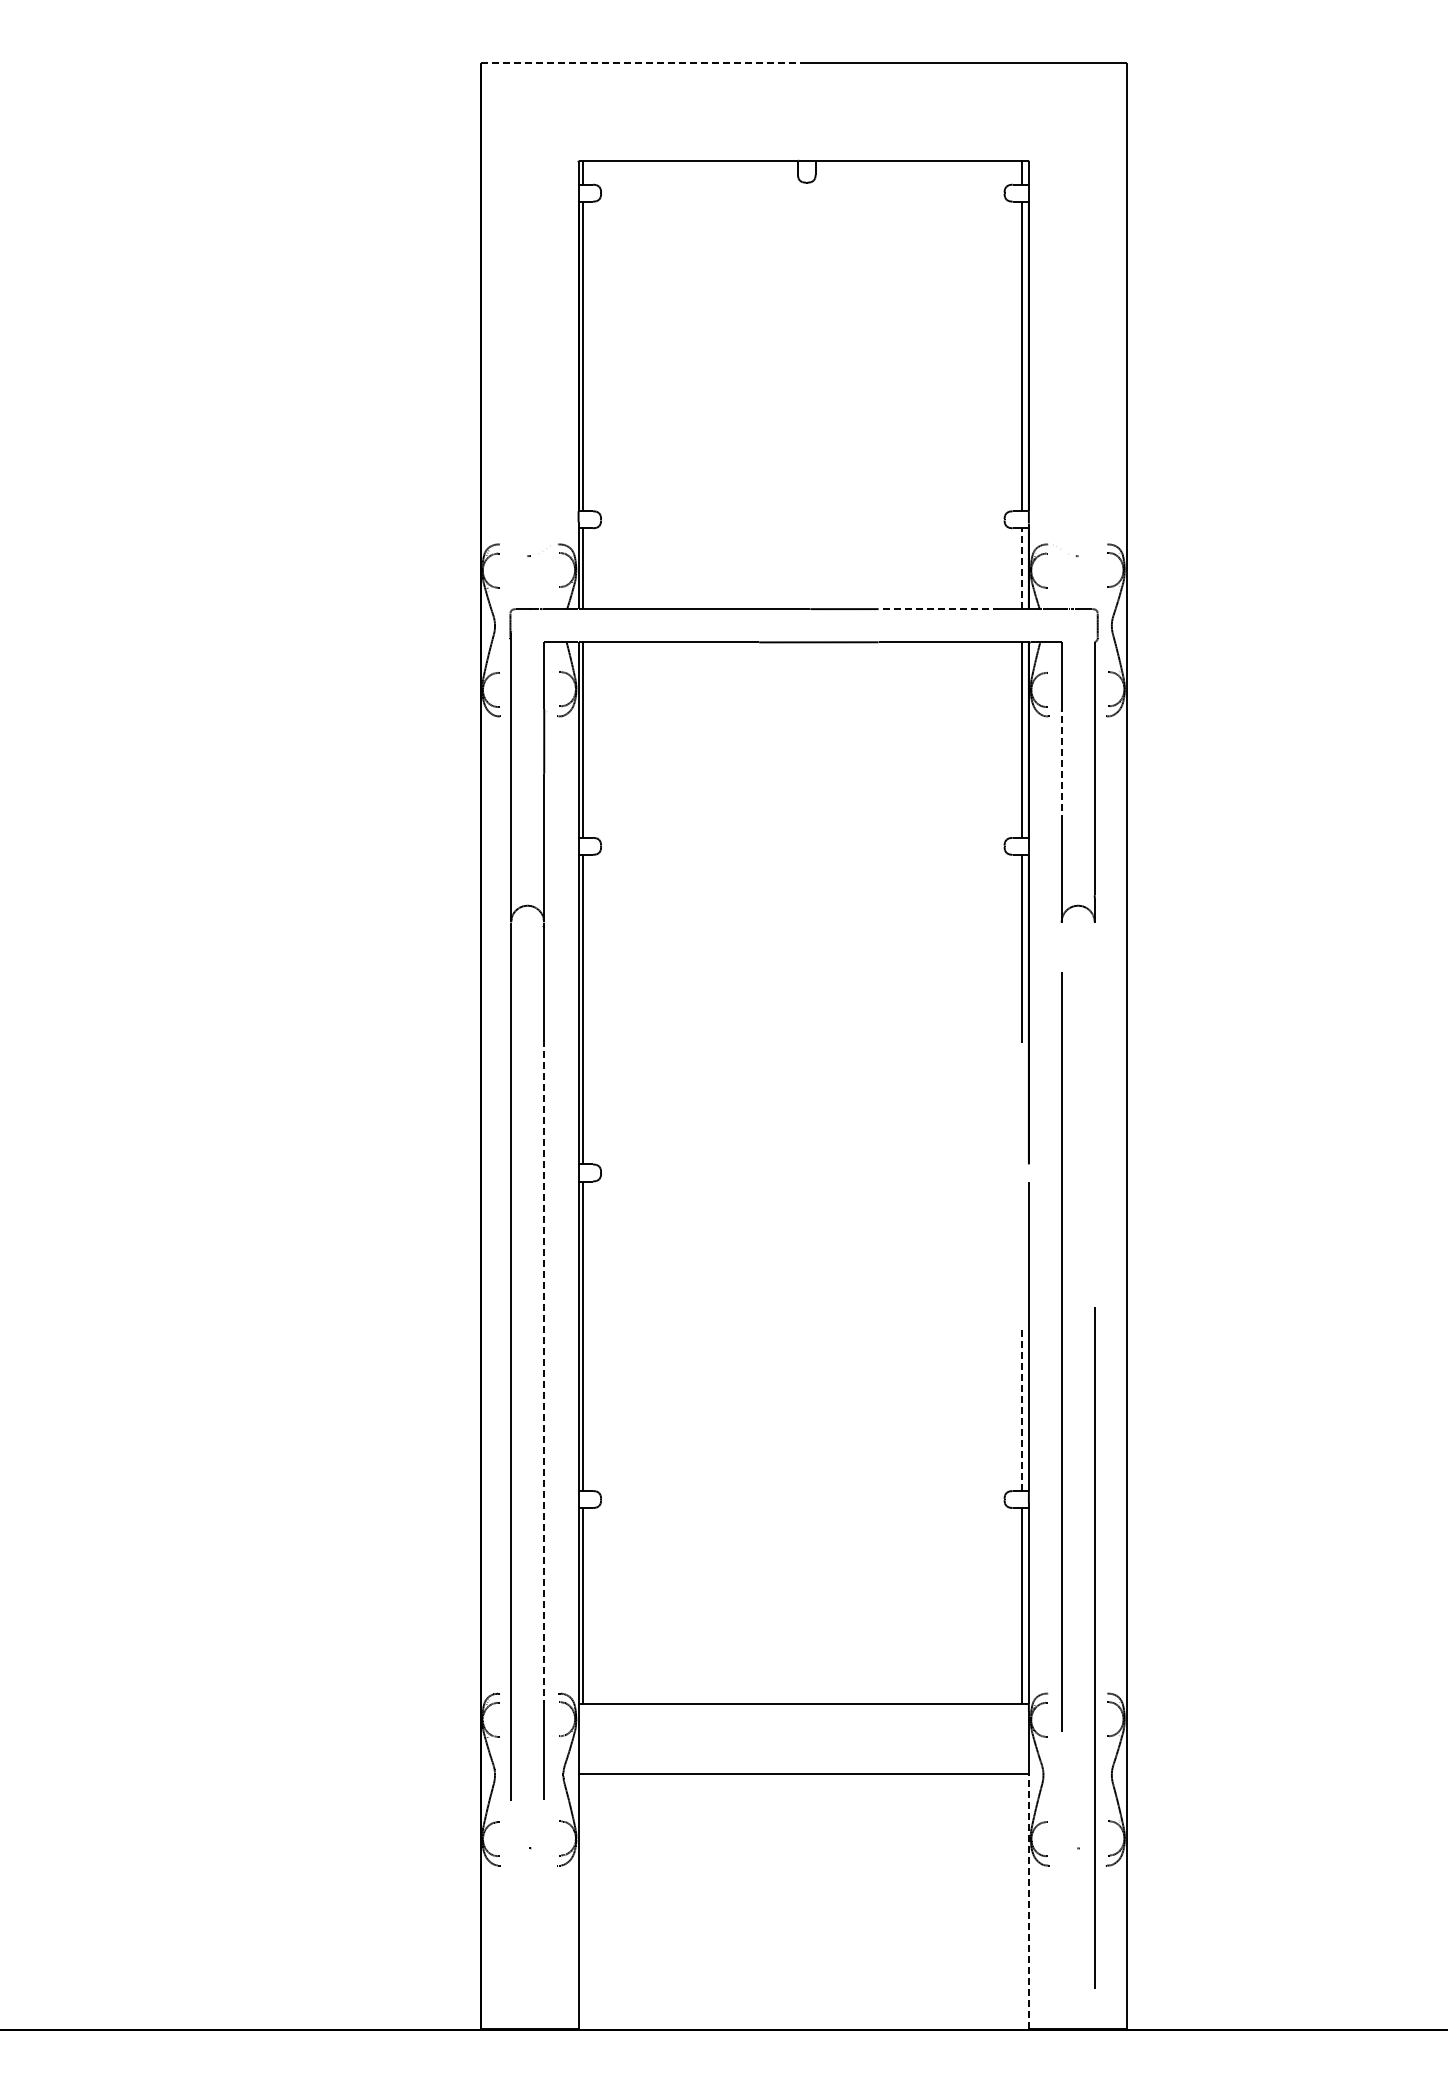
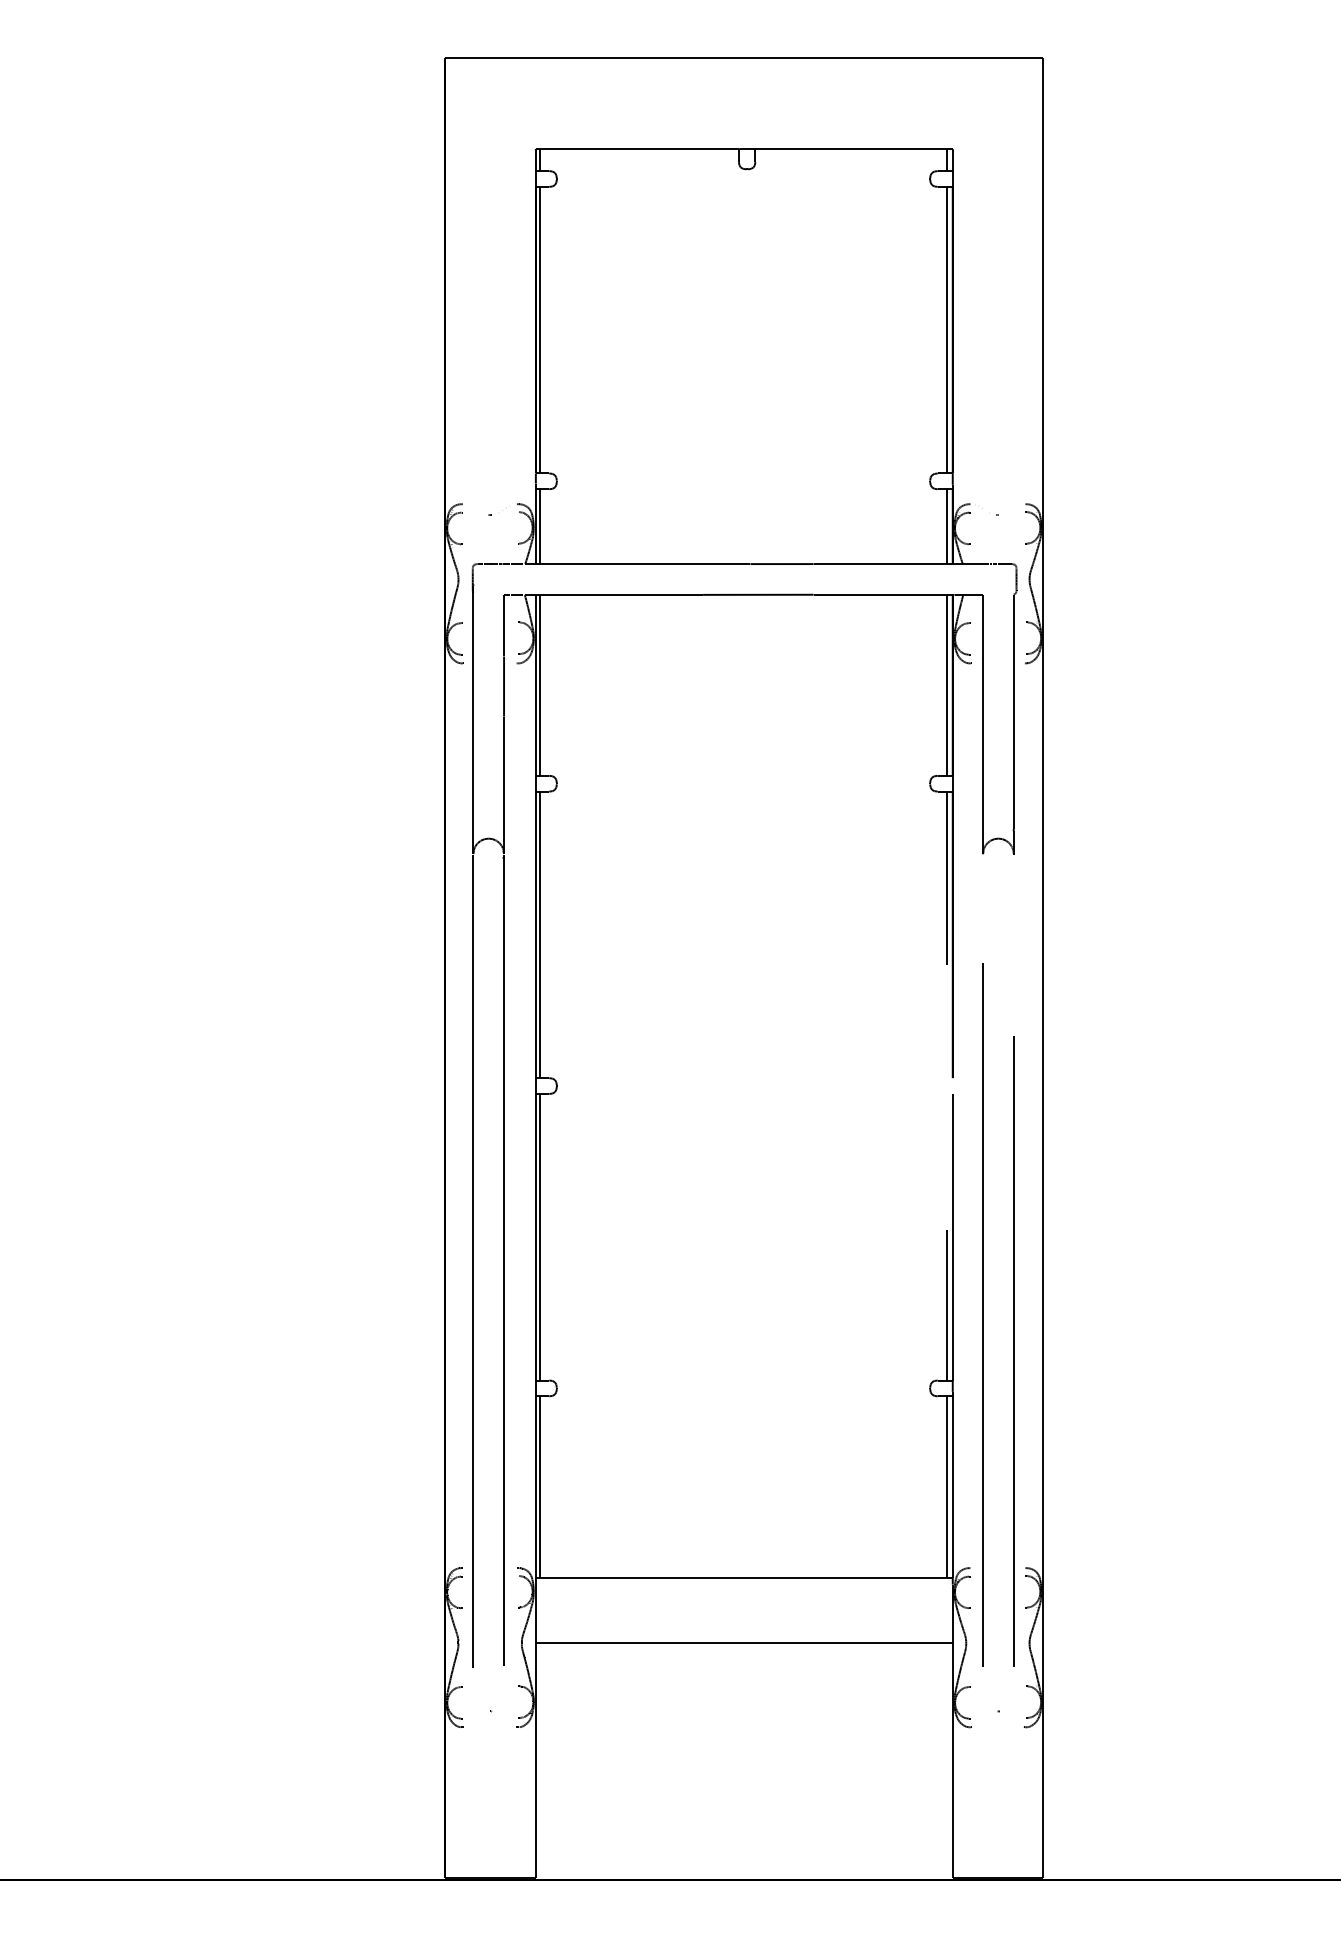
line: (642, 62) -> (595, 58), dashed -> solid
line: (1022, 568) -> (946, 526), dashed -> solid
line: (938, 609) -> (869, 564), dashed -> solid
line: (1061, 765) -> (982, 708), dashed -> solid
line: (1061, 1351) -> (982, 1314), moved
line: (544, 1370) -> (504, 1268), dashed -> solid
line: (1022, 1409) -> (946, 1305), dashed -> solid
line: (1094, 1647) -> (1013, 1350), moved
line: (1028, 1901) -> (952, 1760), dashed -> solid

